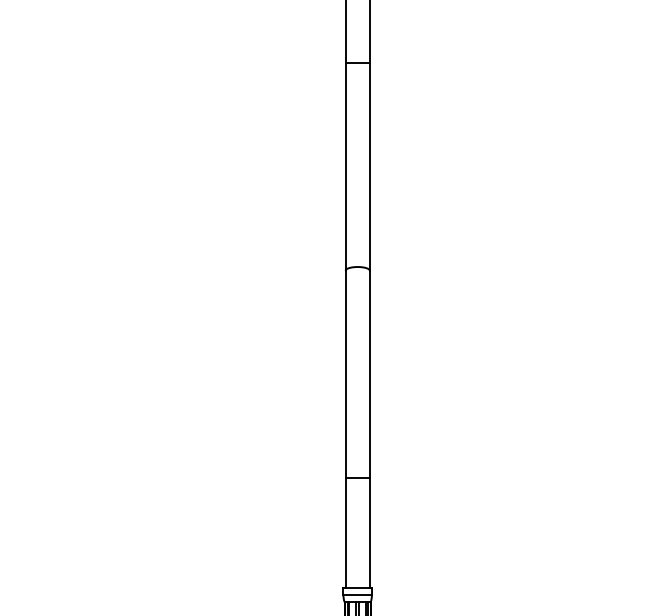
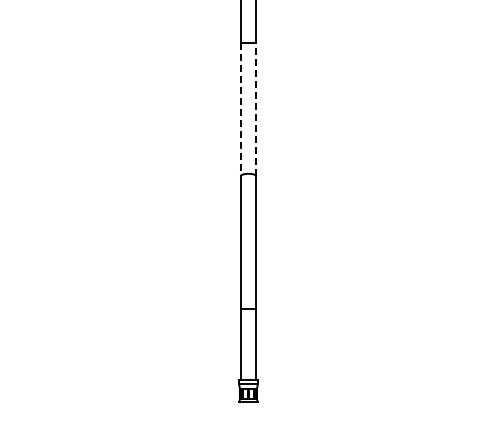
line: (345, 166) -> (240, 109), solid -> dashed
line: (370, 166) -> (256, 109), solid -> dashed

